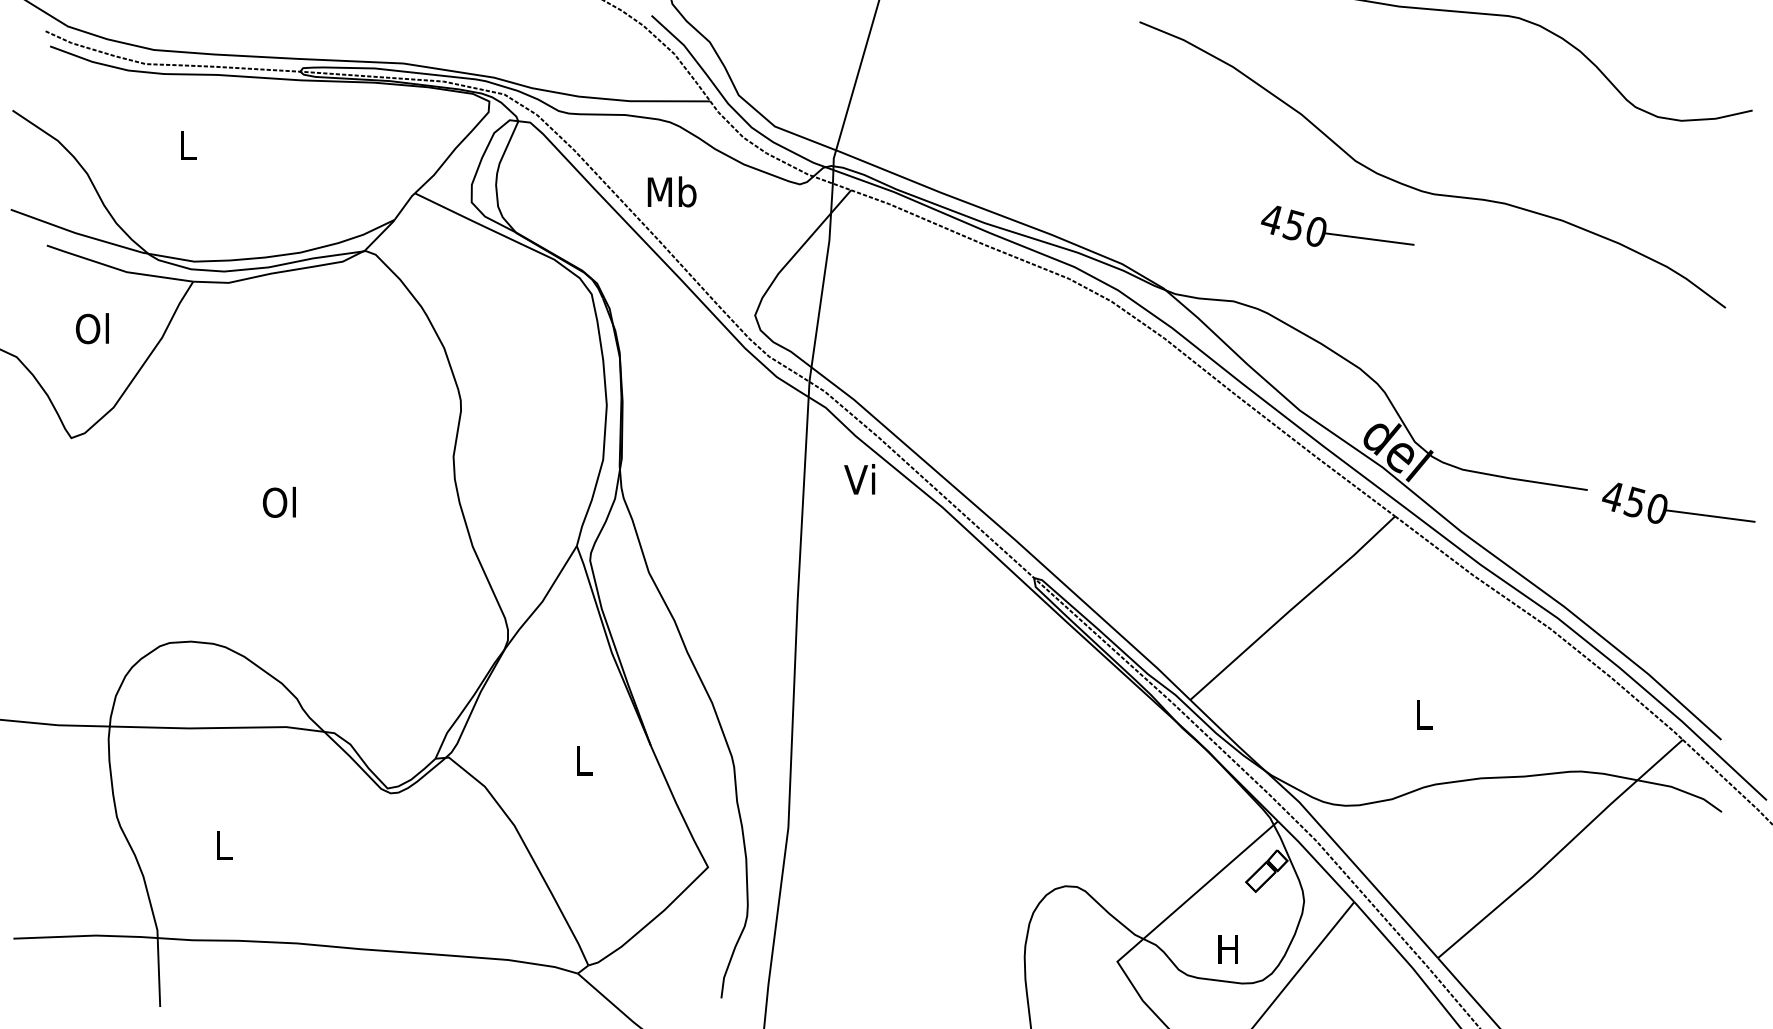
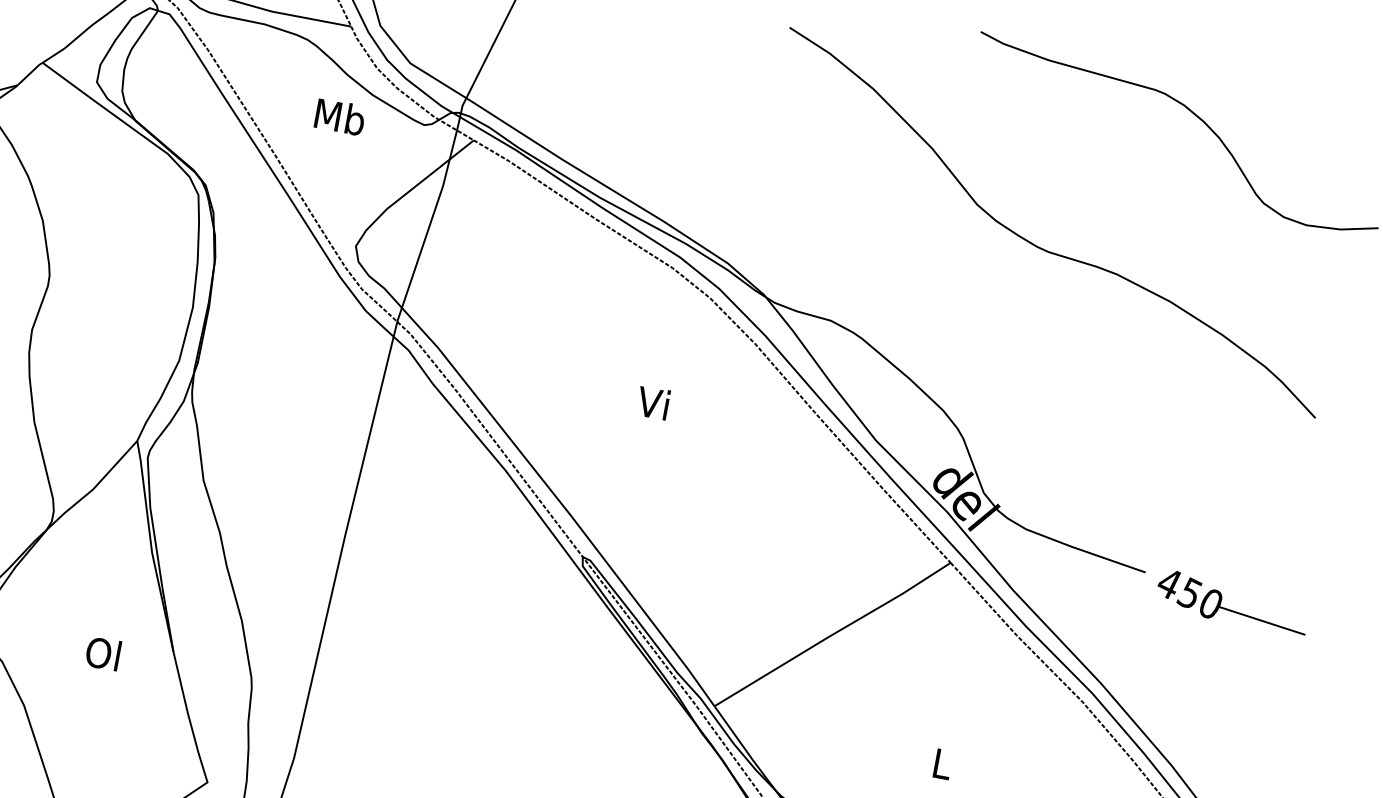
text: (671, 191) -> (339, 116), moved
part: (1336, 233) -> (945, 272), removed
text: (859, 479) -> (652, 403), moved
text: (581, 760) -> (102, 653), L -> Ol

